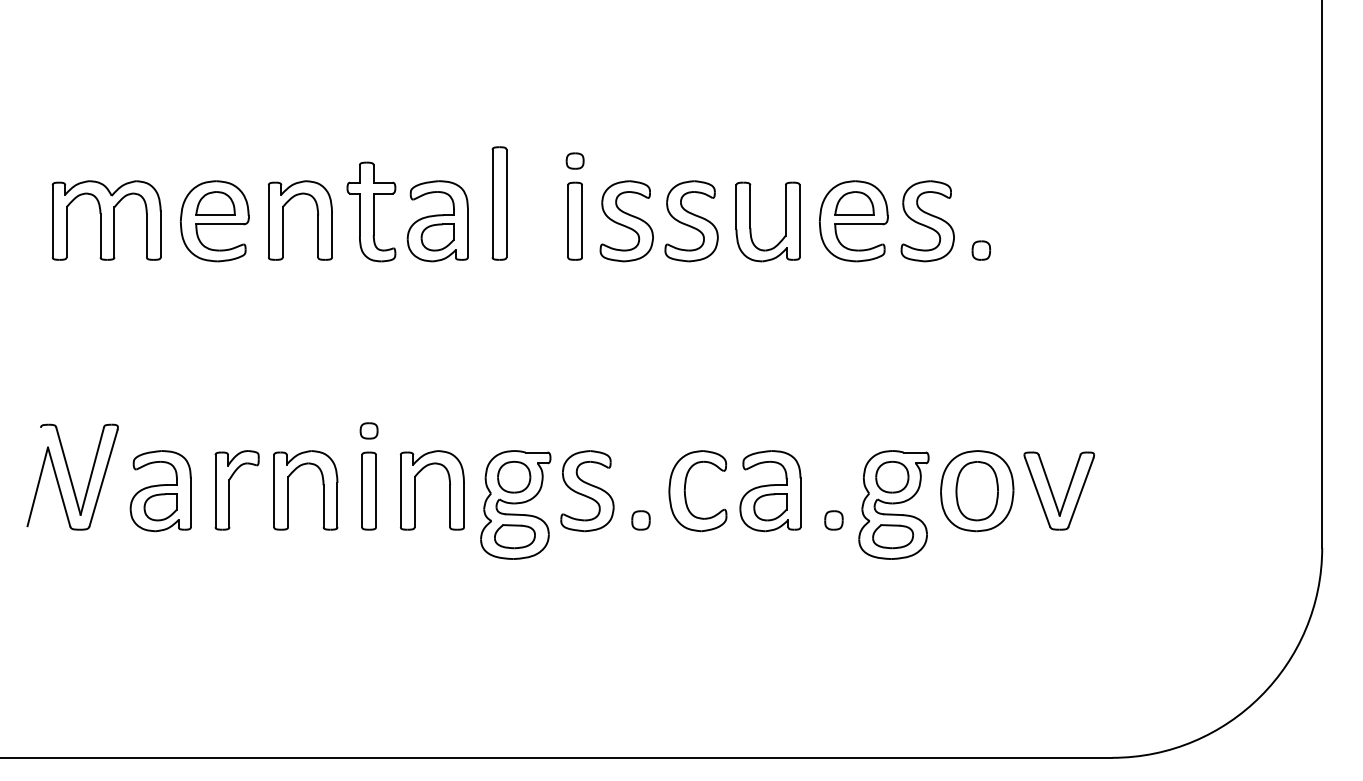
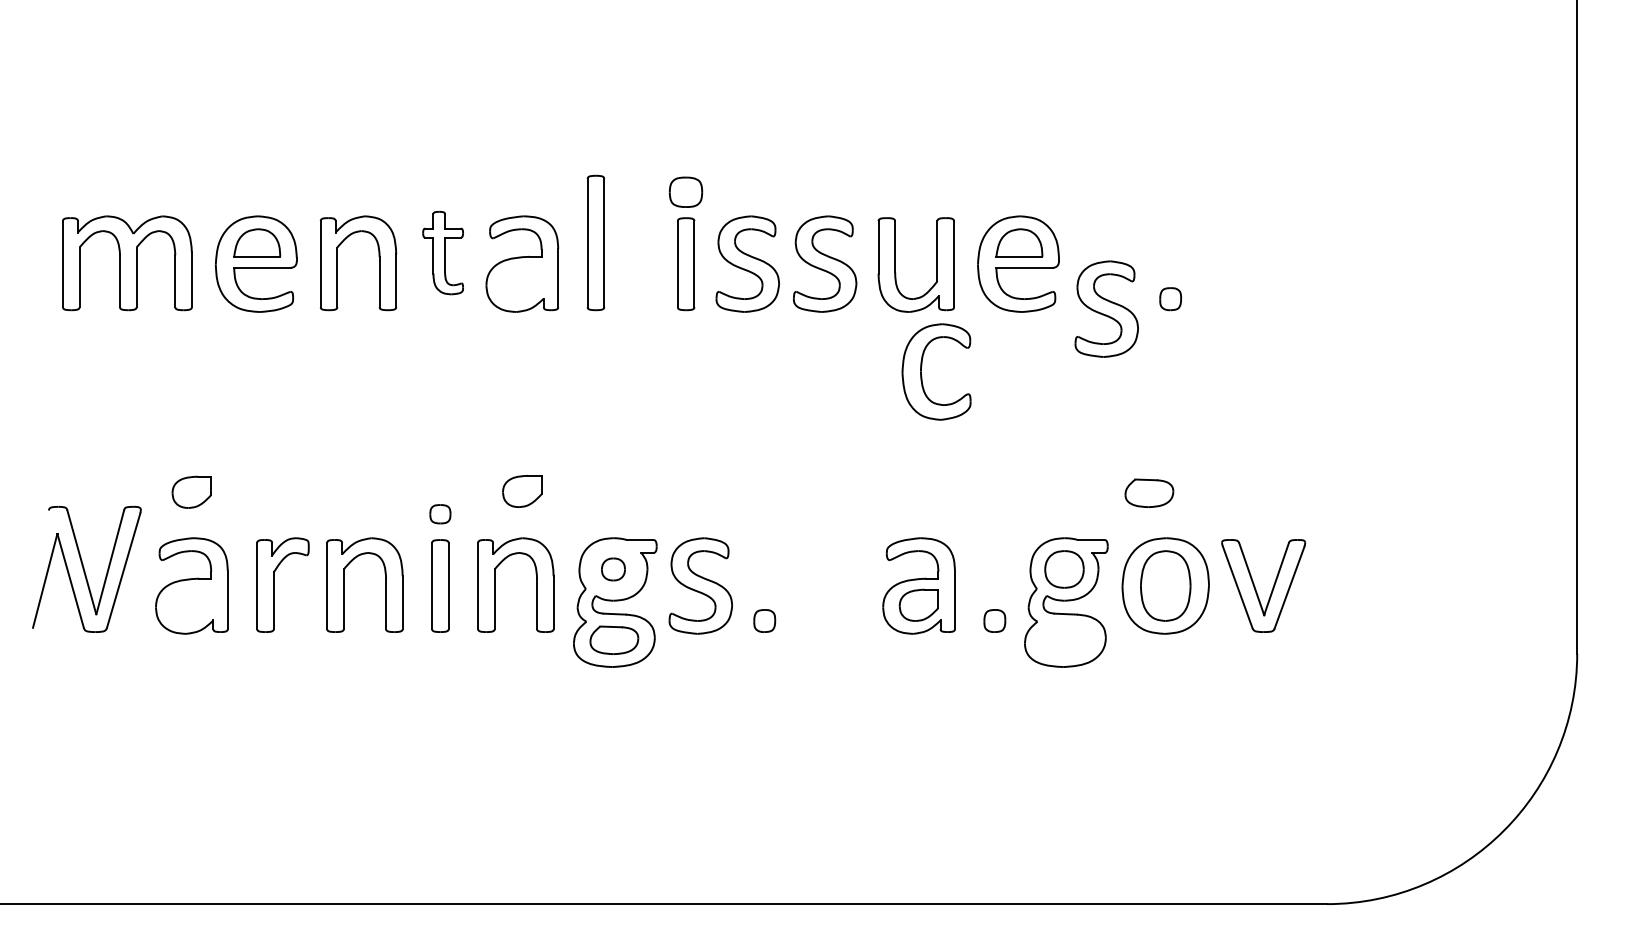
part: (575, 161) -> (686, 192), size x1.6
part: (370, 211) -> (442, 252), size x0.7
part: (927, 220) -> (1106, 308), moved
part: (437, 237) -> (522, 491), moved
part: (514, 477) -> (613, 569), size x0.6
part: (686, 486) -> (922, 366), moved
part: (160, 506) -> (191, 491), moved
part: (893, 535) -> (1149, 492), moved

